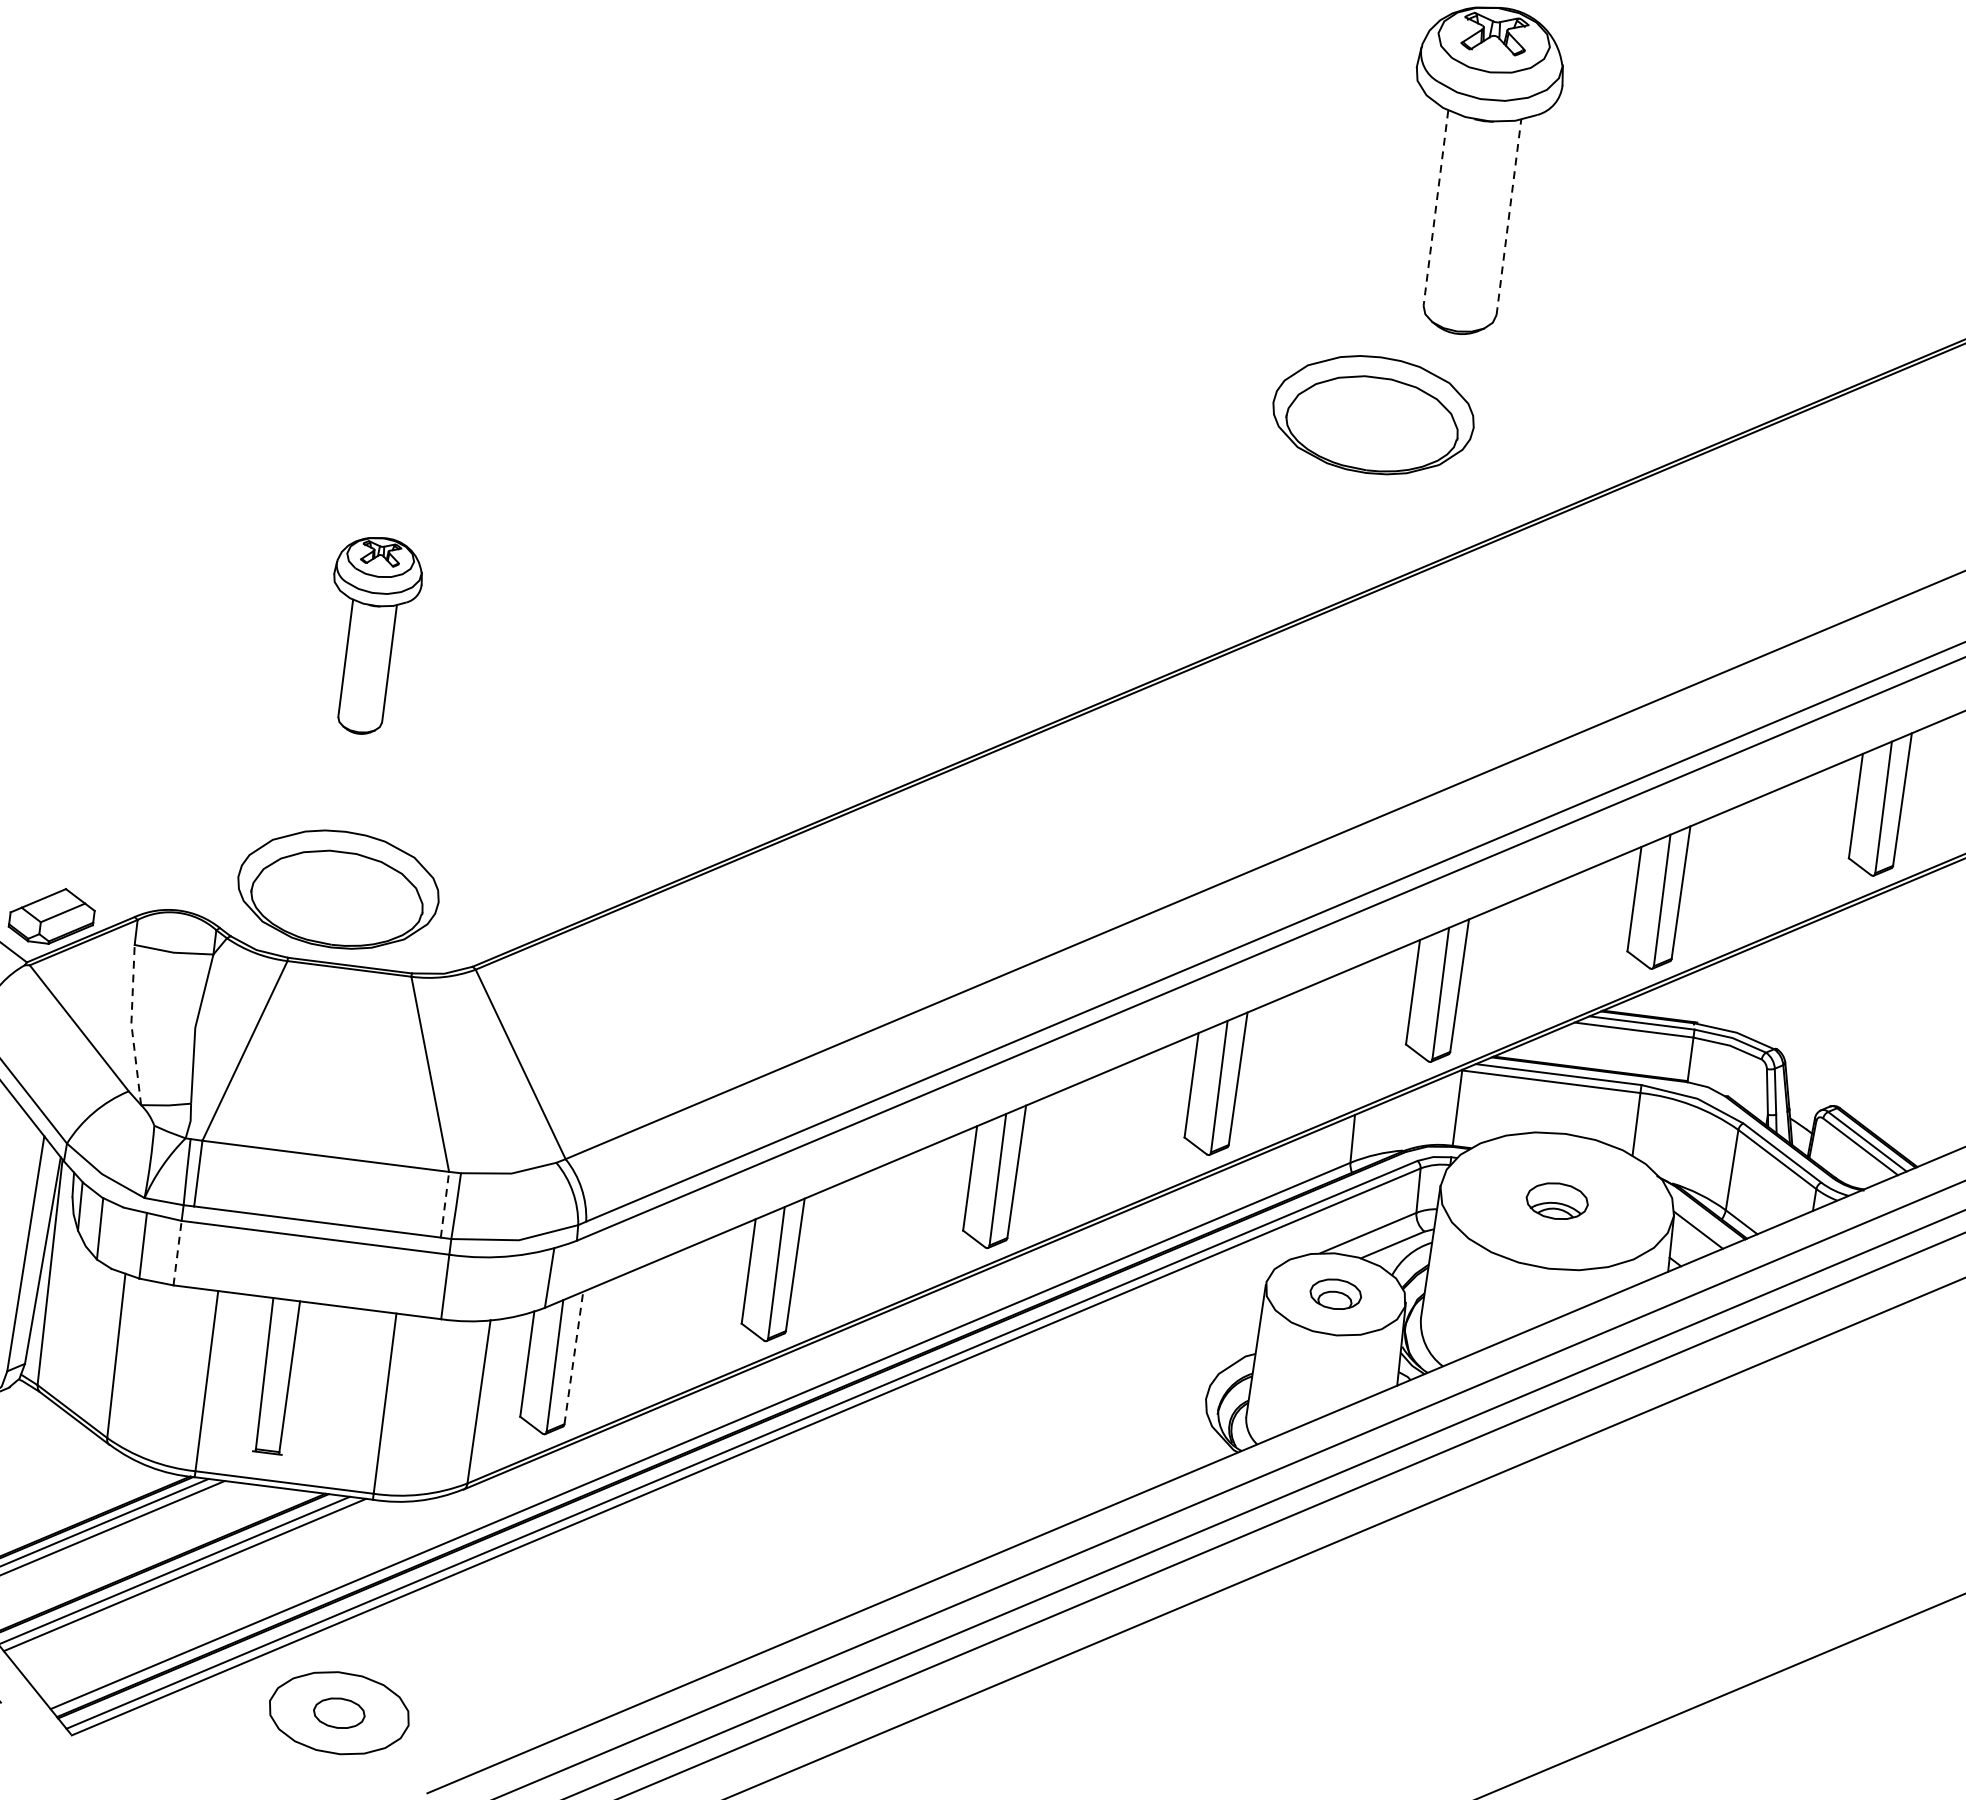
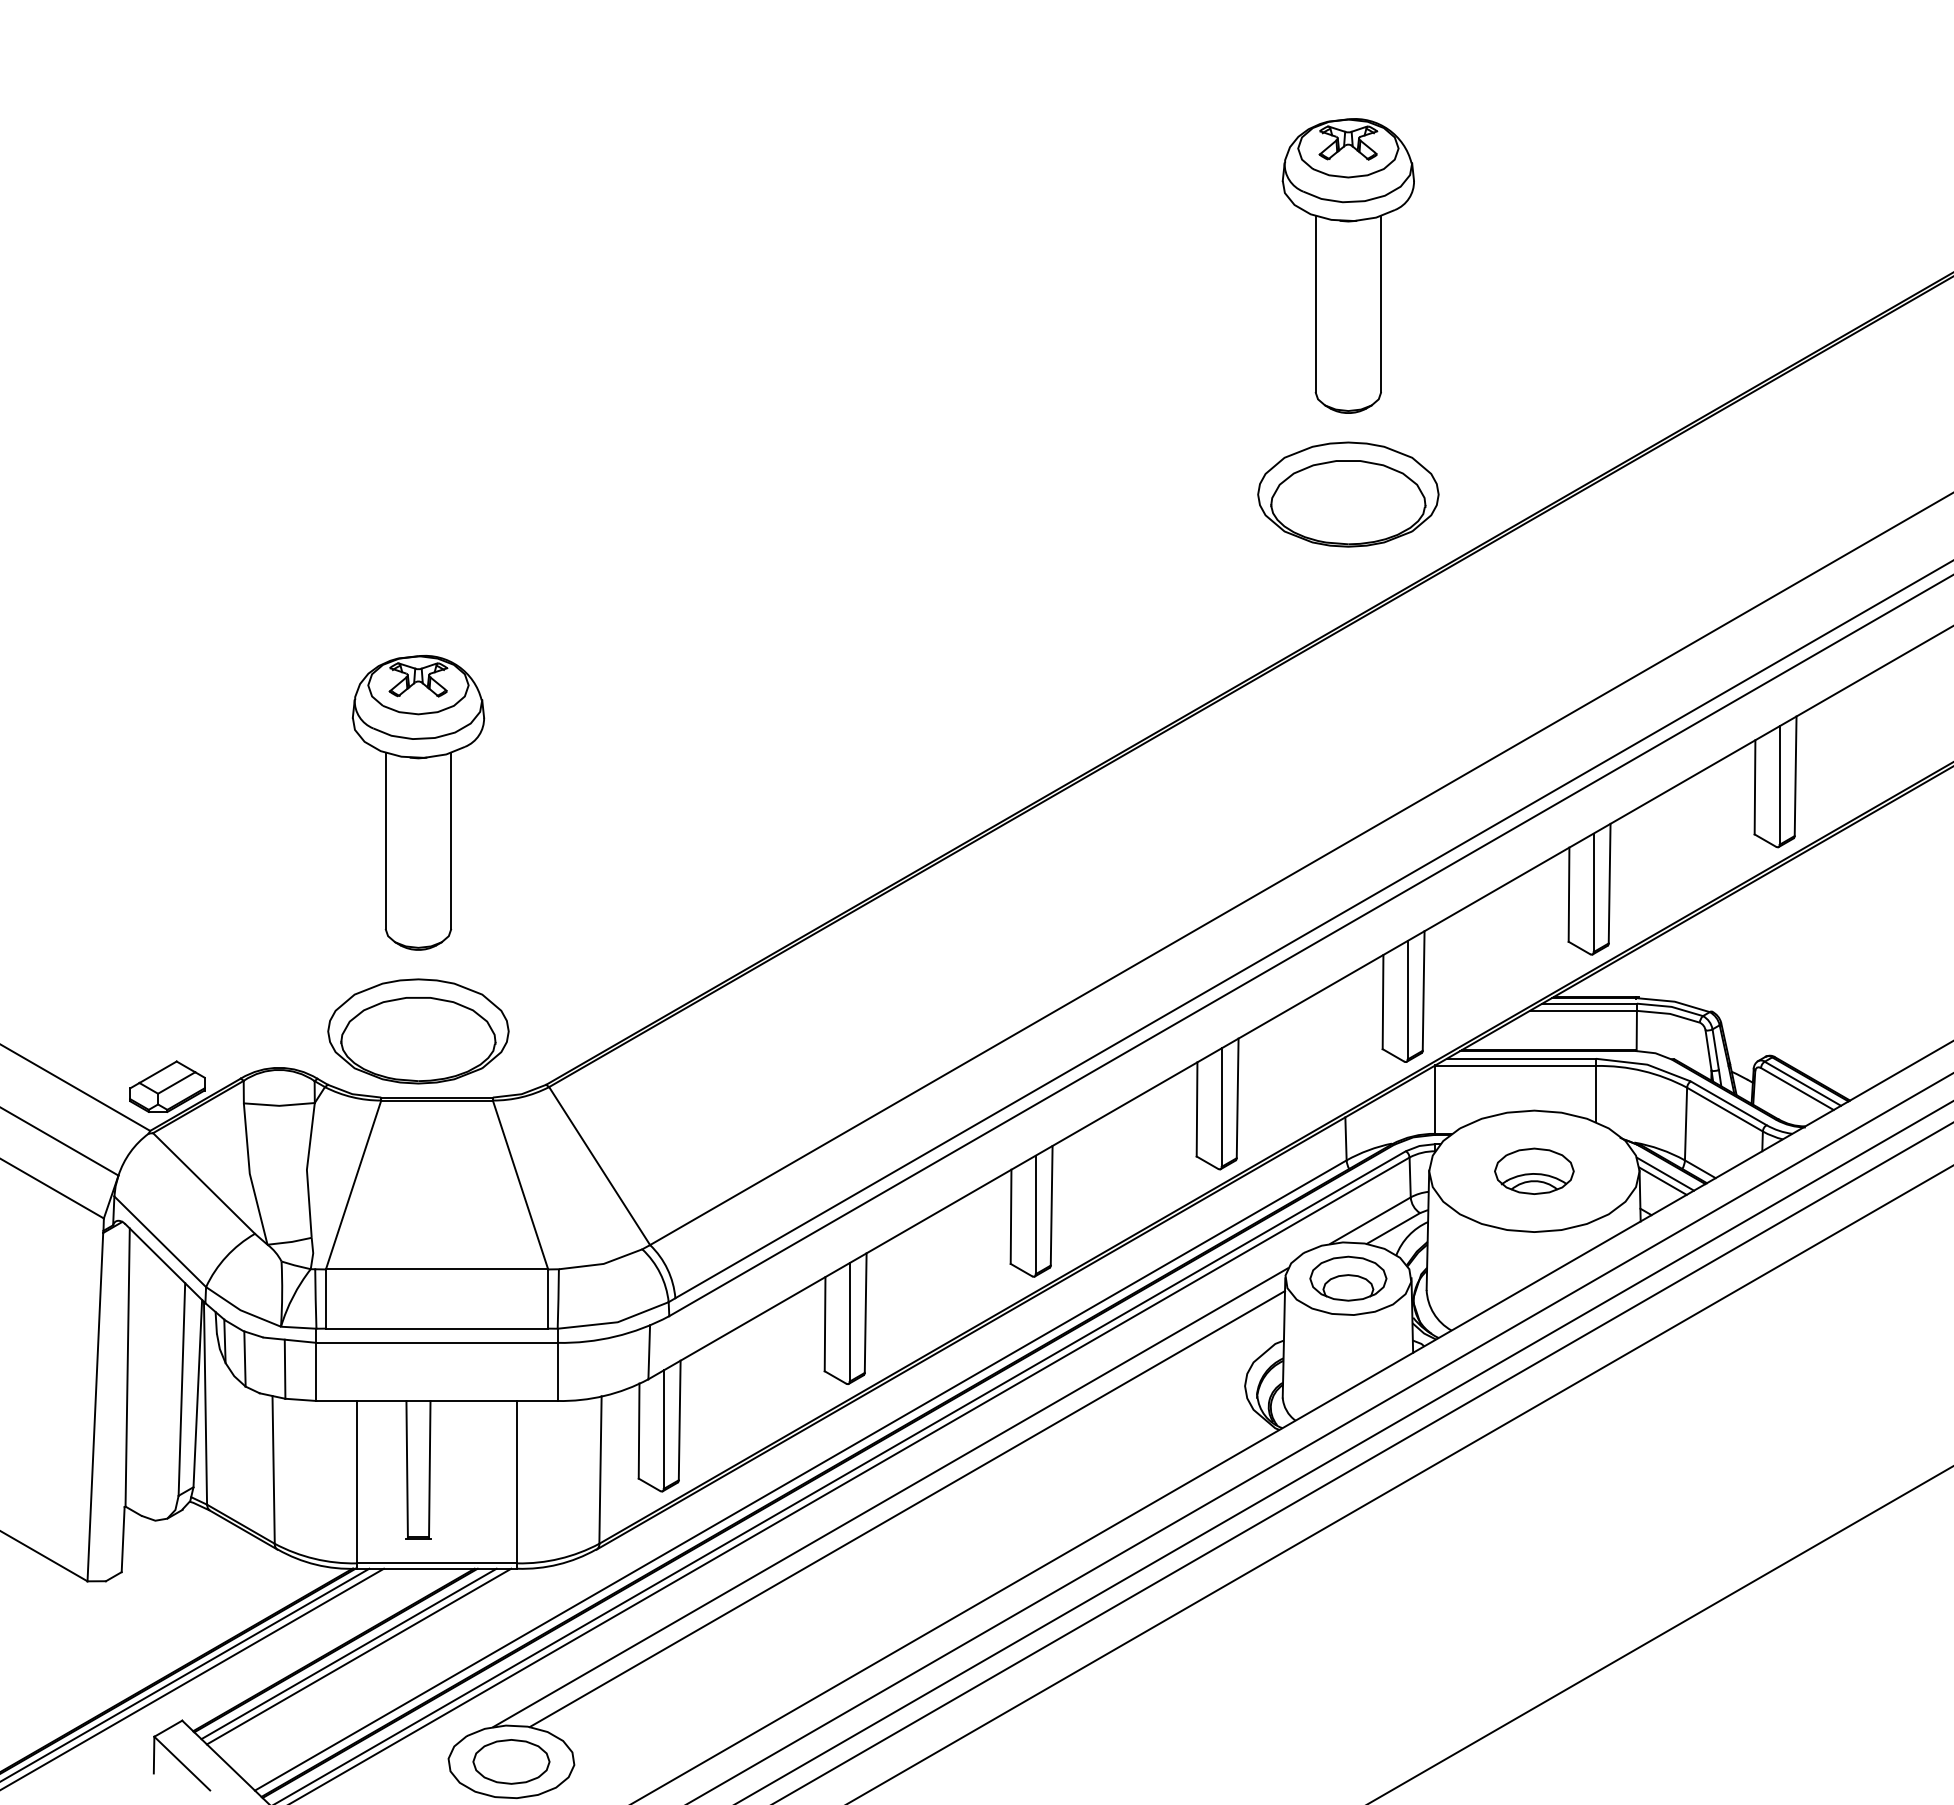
line: (1435, 208) -> (1315, 304), dashed -> solid
line: (1509, 217) -> (1381, 304), dashed -> solid
part: (1373, 415) -> (1348, 494), moved
part: (370, 635) -> (418, 802), size x1.67
line: (132, 1024) -> (250, 1174), dashed -> solid
part: (1557, 1200) -> (1534, 1170), size x1.43
line: (445, 1205) -> (548, 1299), dashed -> solid
line: (1702, 1222) -> (1665, 1173), added
line: (177, 1252) -> (316, 1371), dashed -> solid
part: (1335, 1294) -> (1348, 1278), size x1.67
line: (573, 1357) -> (679, 1420), dashed -> solid
line: (796, 1472) -> (890, 1497), added
line: (814, 1488) -> (907, 1509), added
part: (339, 1712) -> (511, 1761), size x1.67

